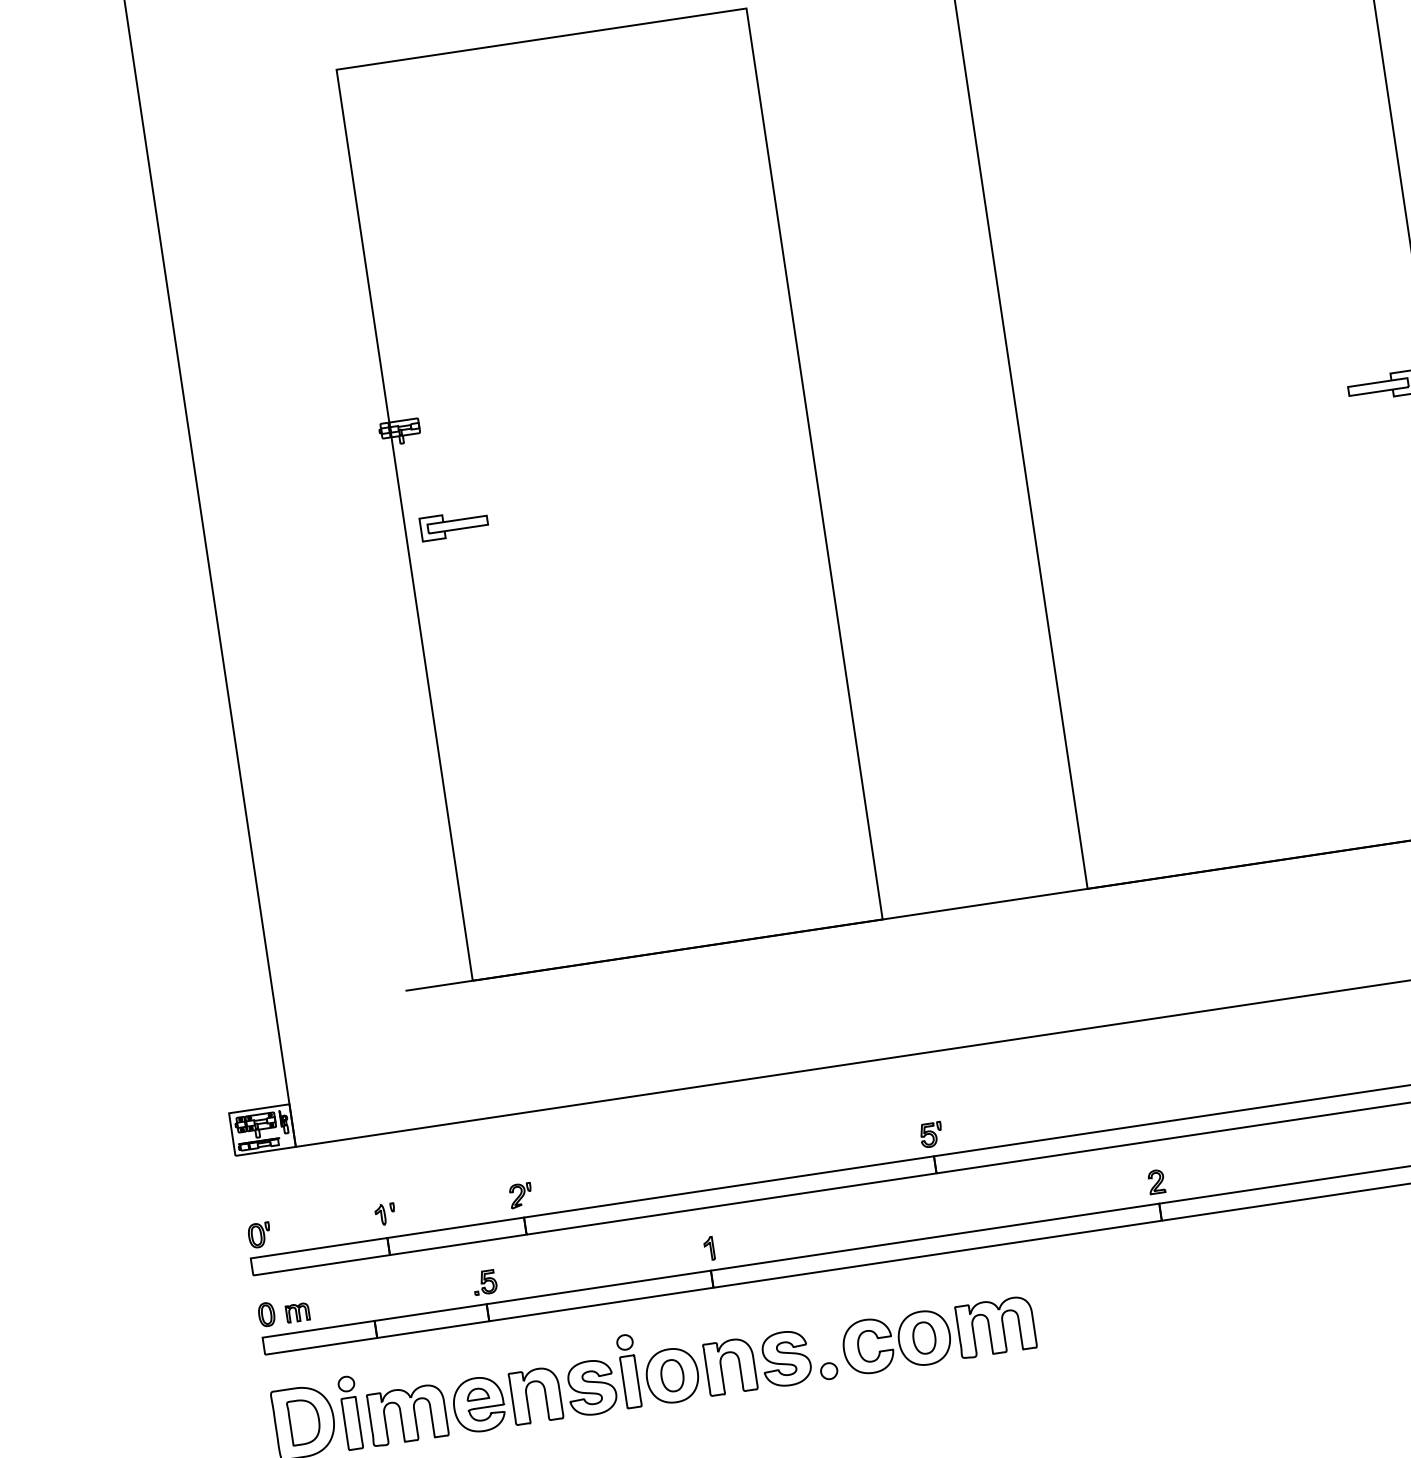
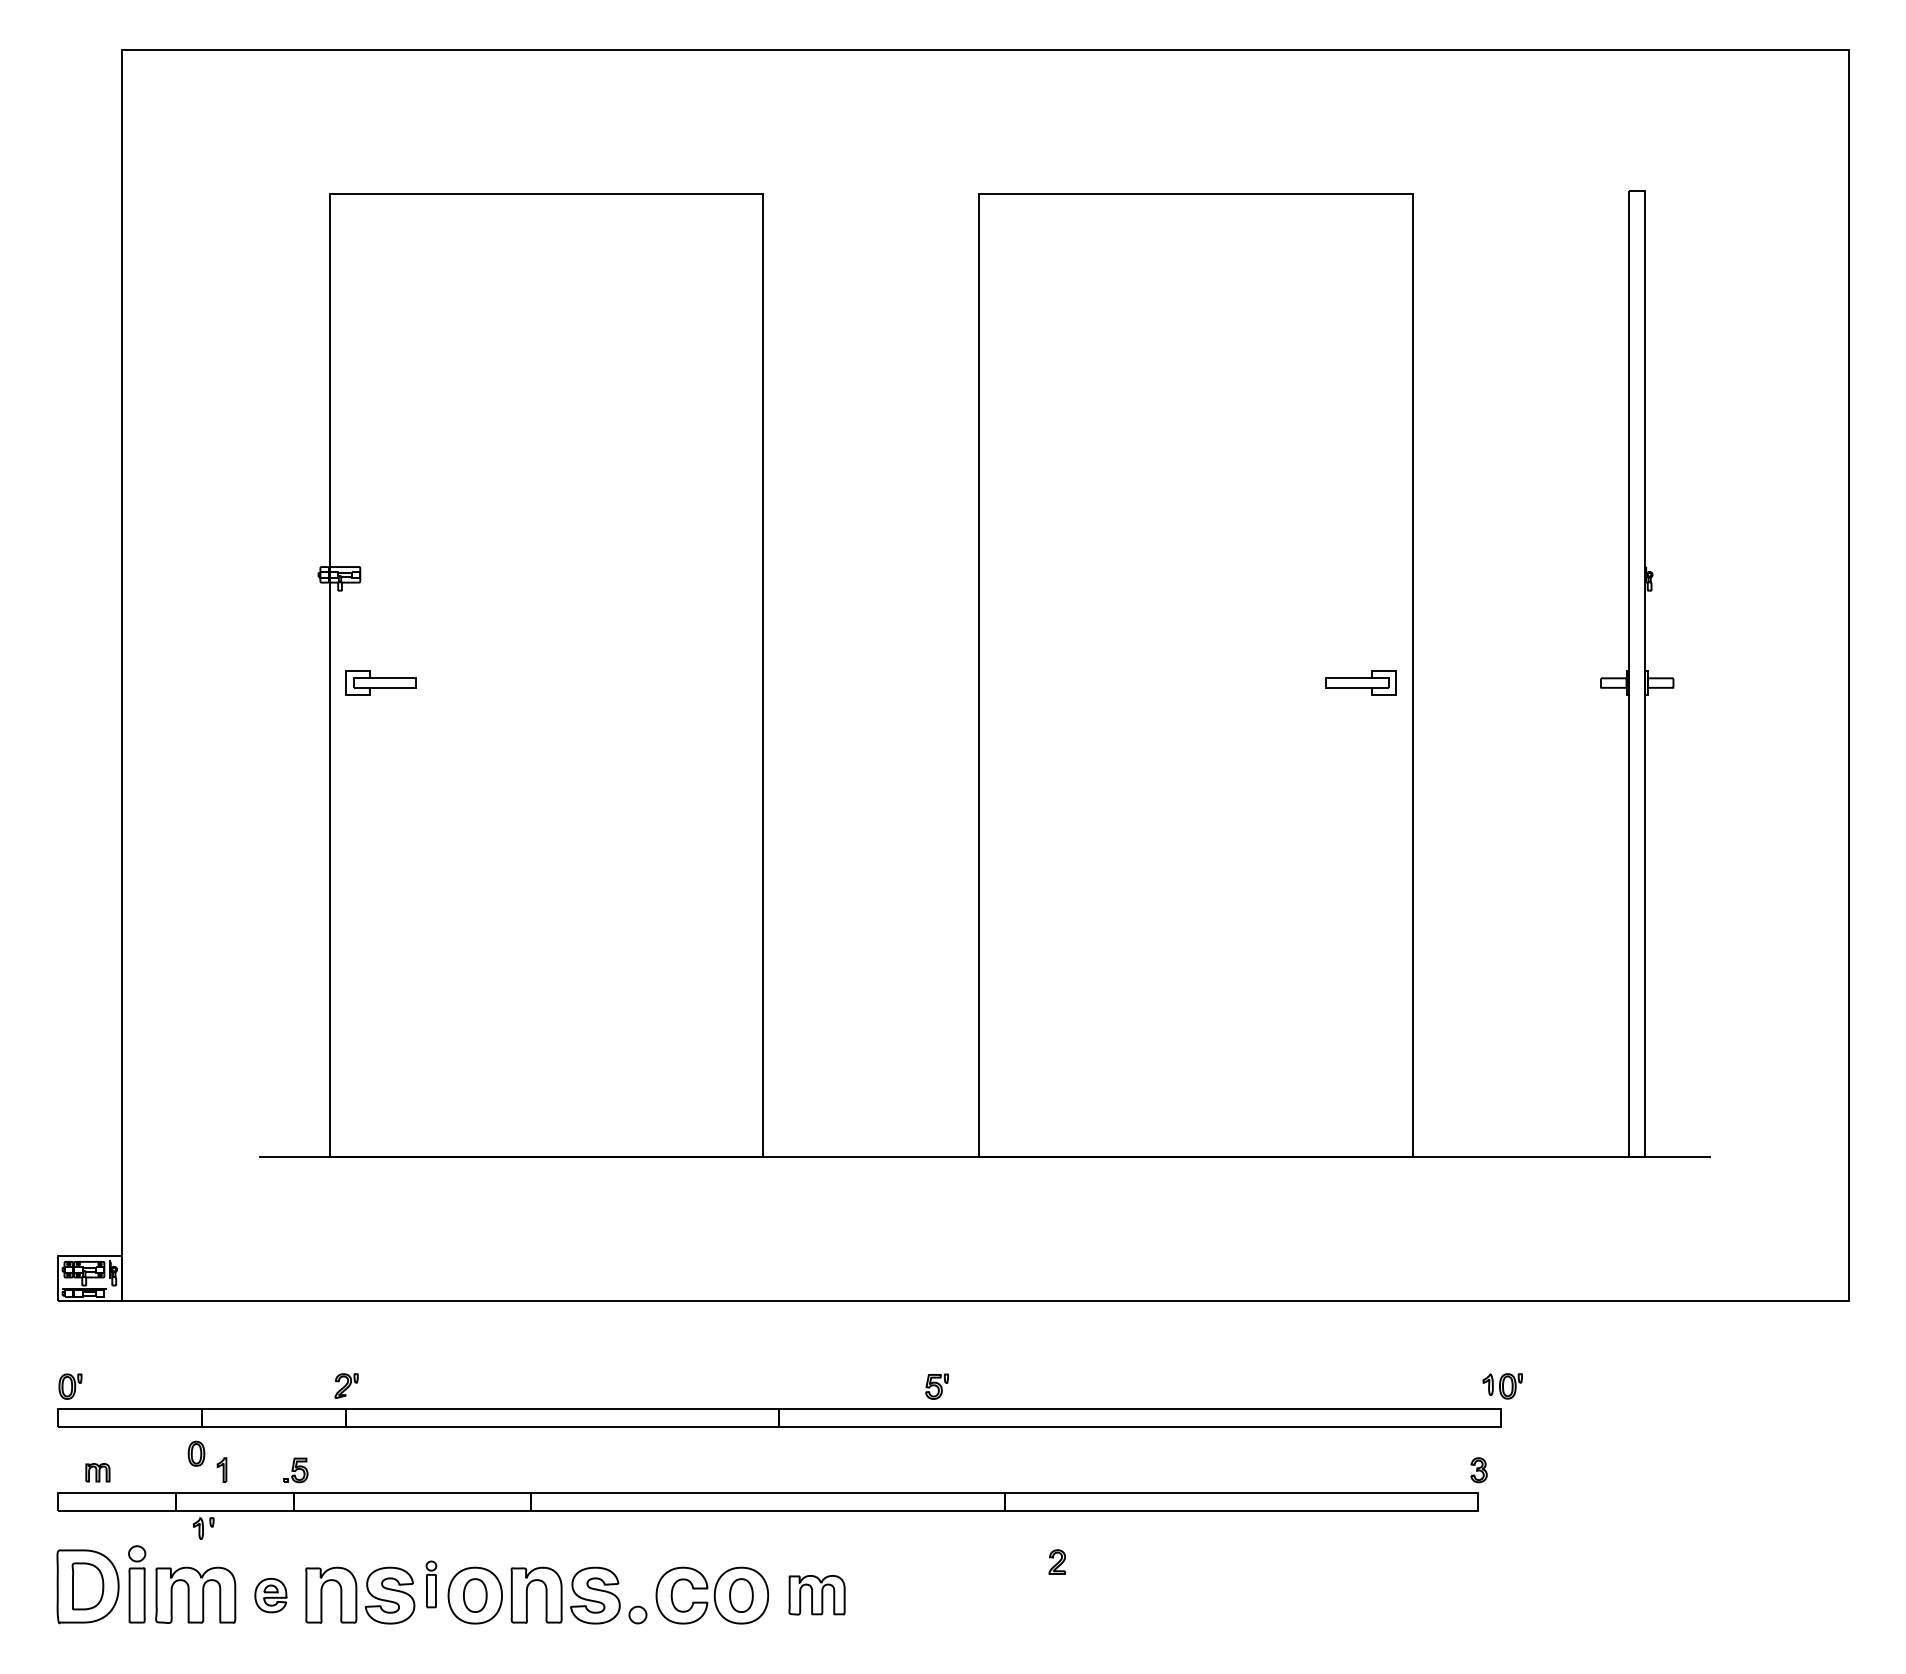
part: (930, 1134) -> (936, 1386), moved
part: (1155, 1181) -> (1056, 1561), moved
part: (385, 1214) -> (203, 1528), moved
part: (708, 1248) -> (221, 1469), moved
part: (266, 1314) -> (196, 1453), moved
part: (995, 1326) -> (816, 1594), size x0.7
part: (629, 1371) -> (431, 1584), size x0.6
part: (478, 1404) -> (270, 1595), size x0.6

